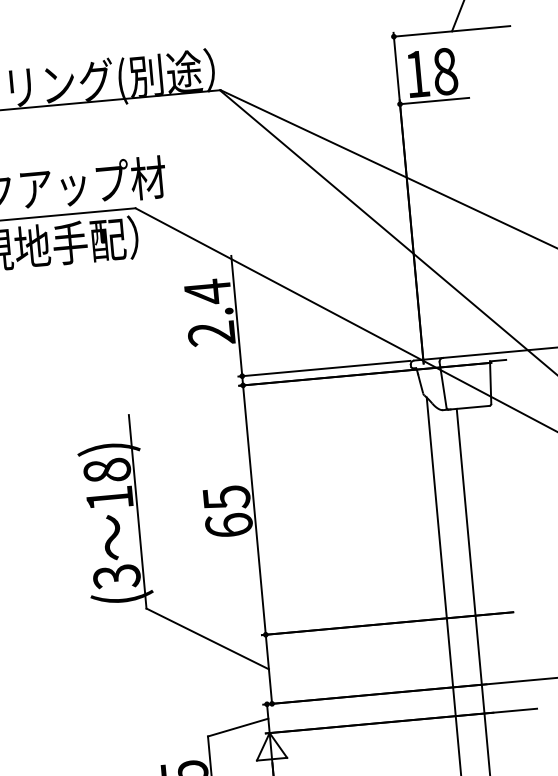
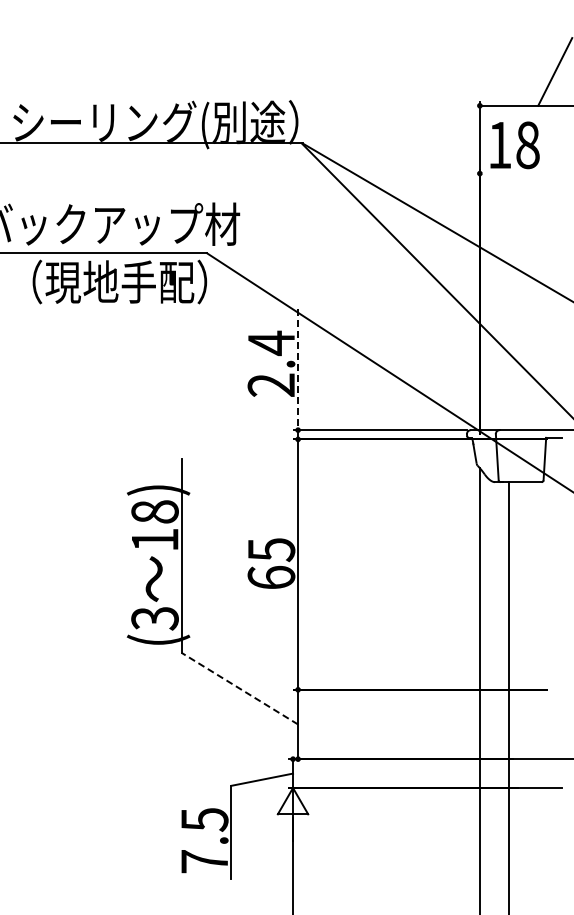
line: (434, 100) -> (514, 173), removed
line: (237, 316) -> (298, 370), solid -> dashed
line: (207, 638) -> (239, 688), solid -> dashed

